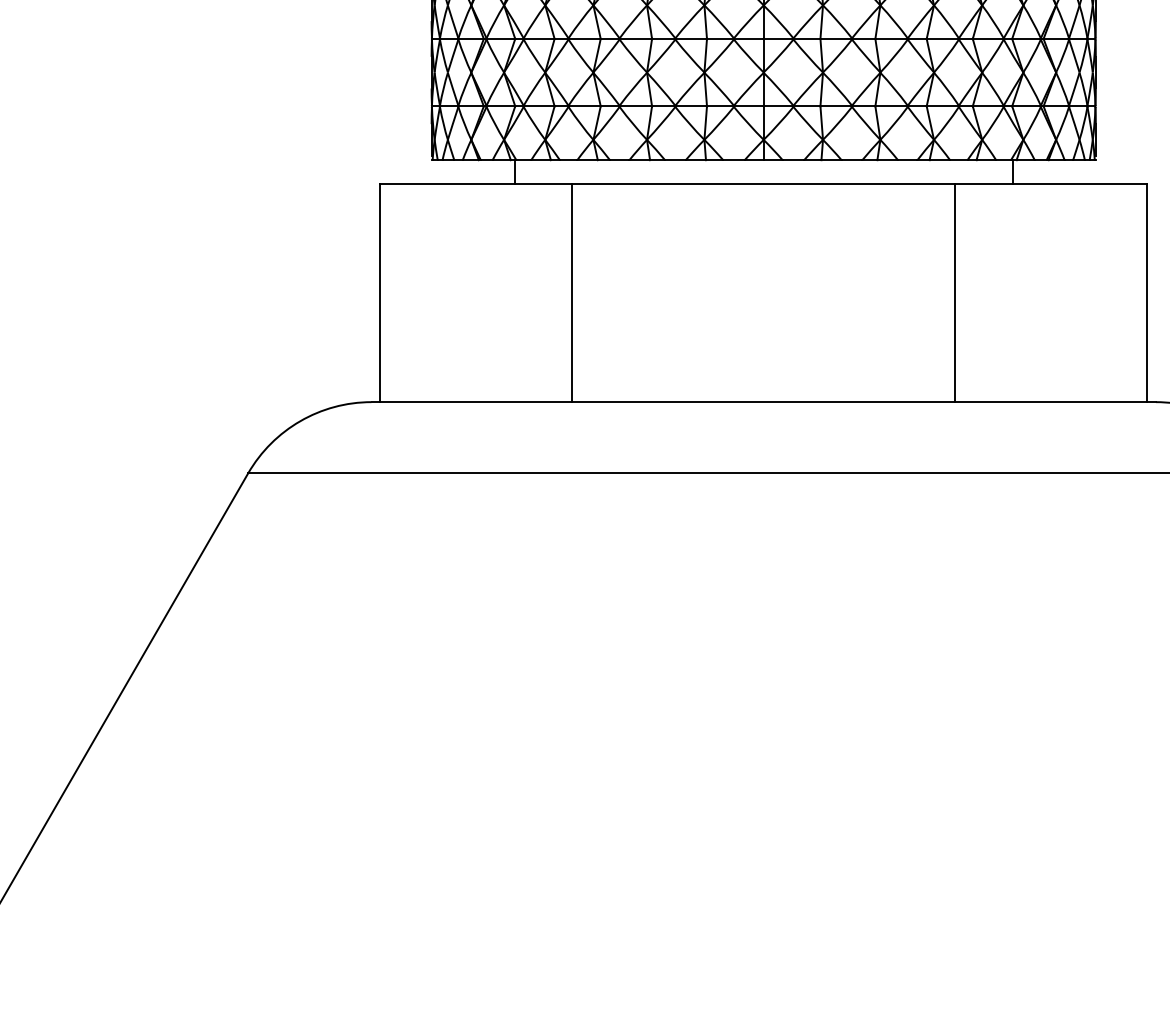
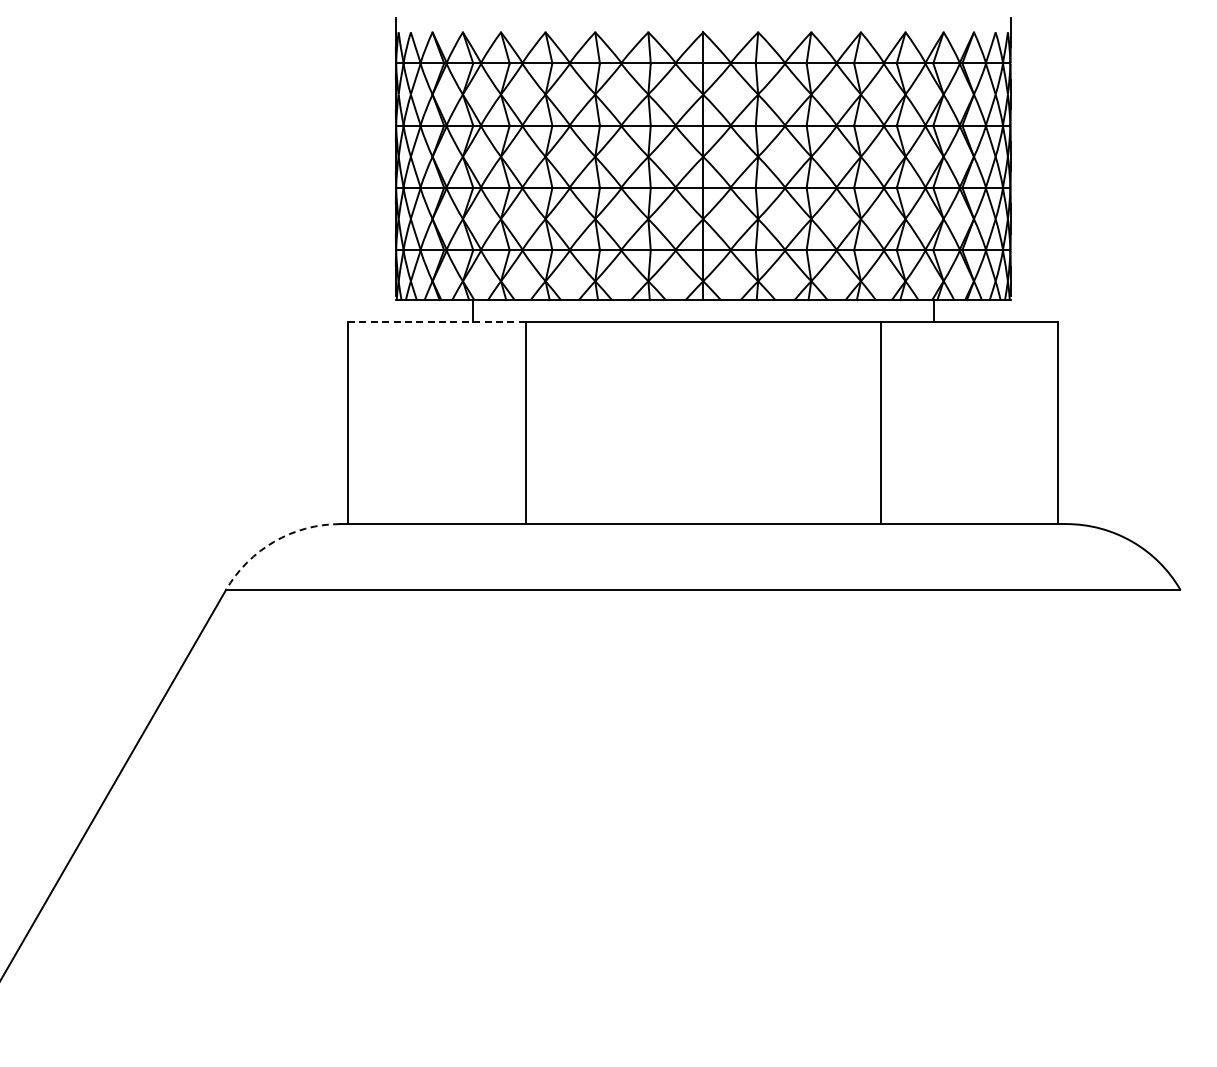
line: (476, 184) -> (437, 322), solid -> dashed
arc: (300, 420) -> (274, 541), solid -> dashed

